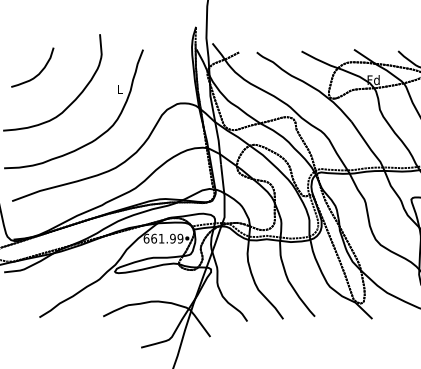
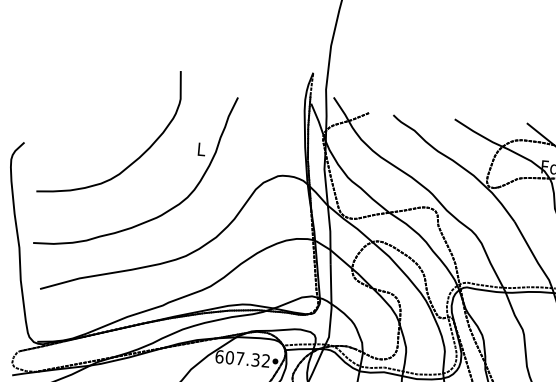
curve: (38, 73) -> (91, 117), removed
text: (167, 238) -> (248, 359), 661.99 -> 607.32

